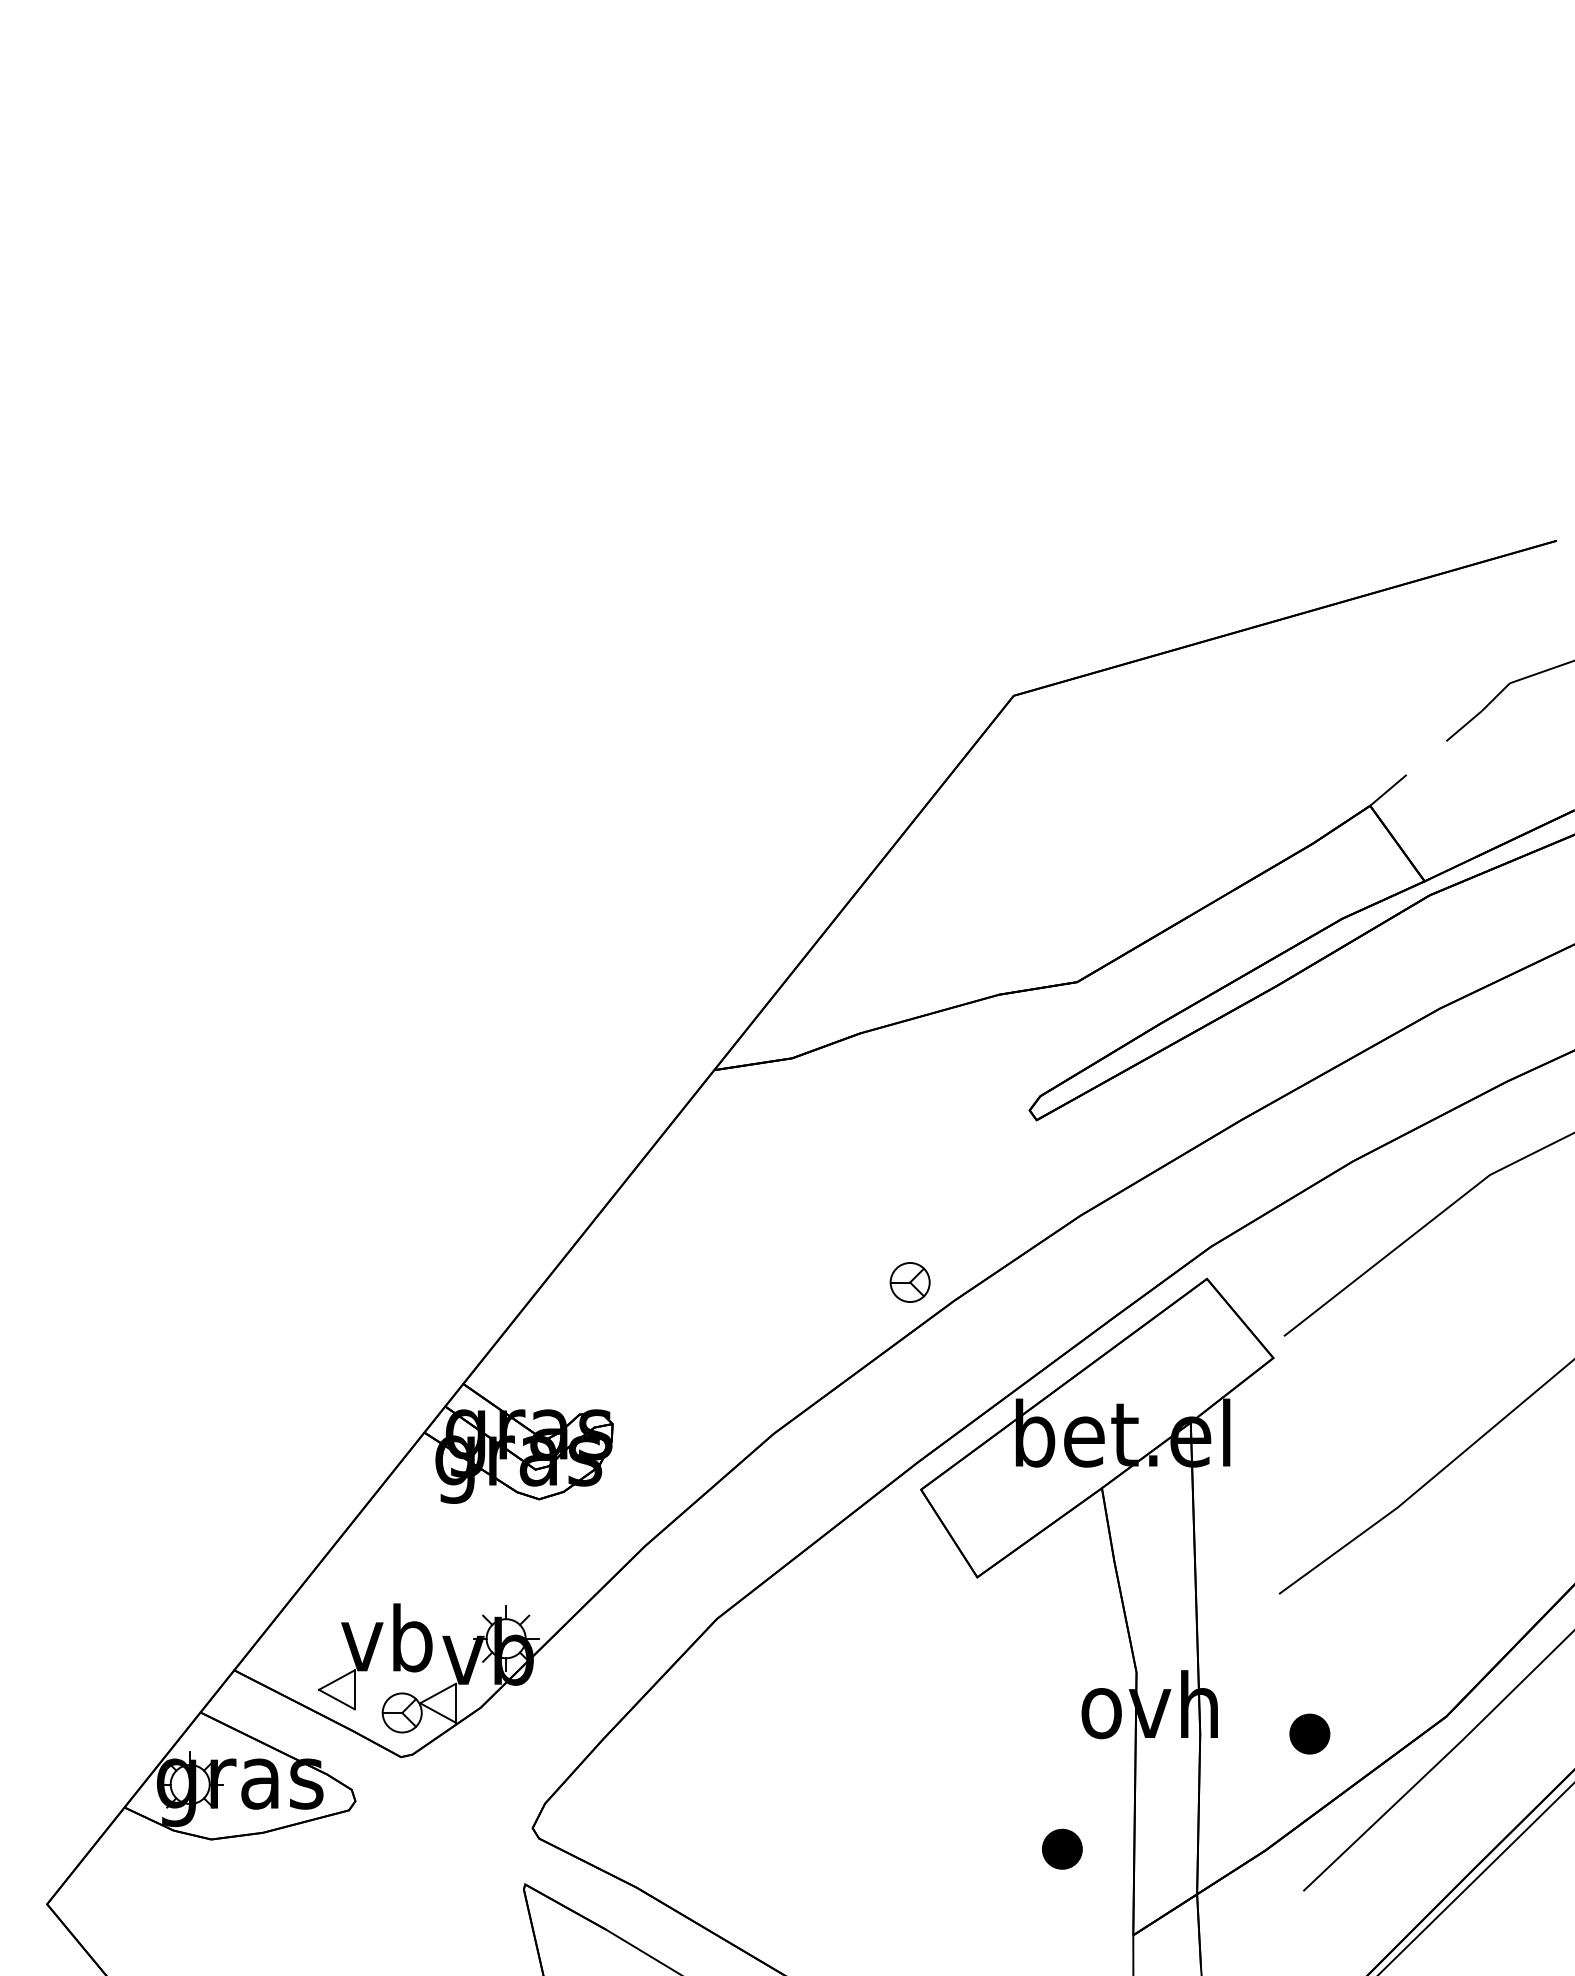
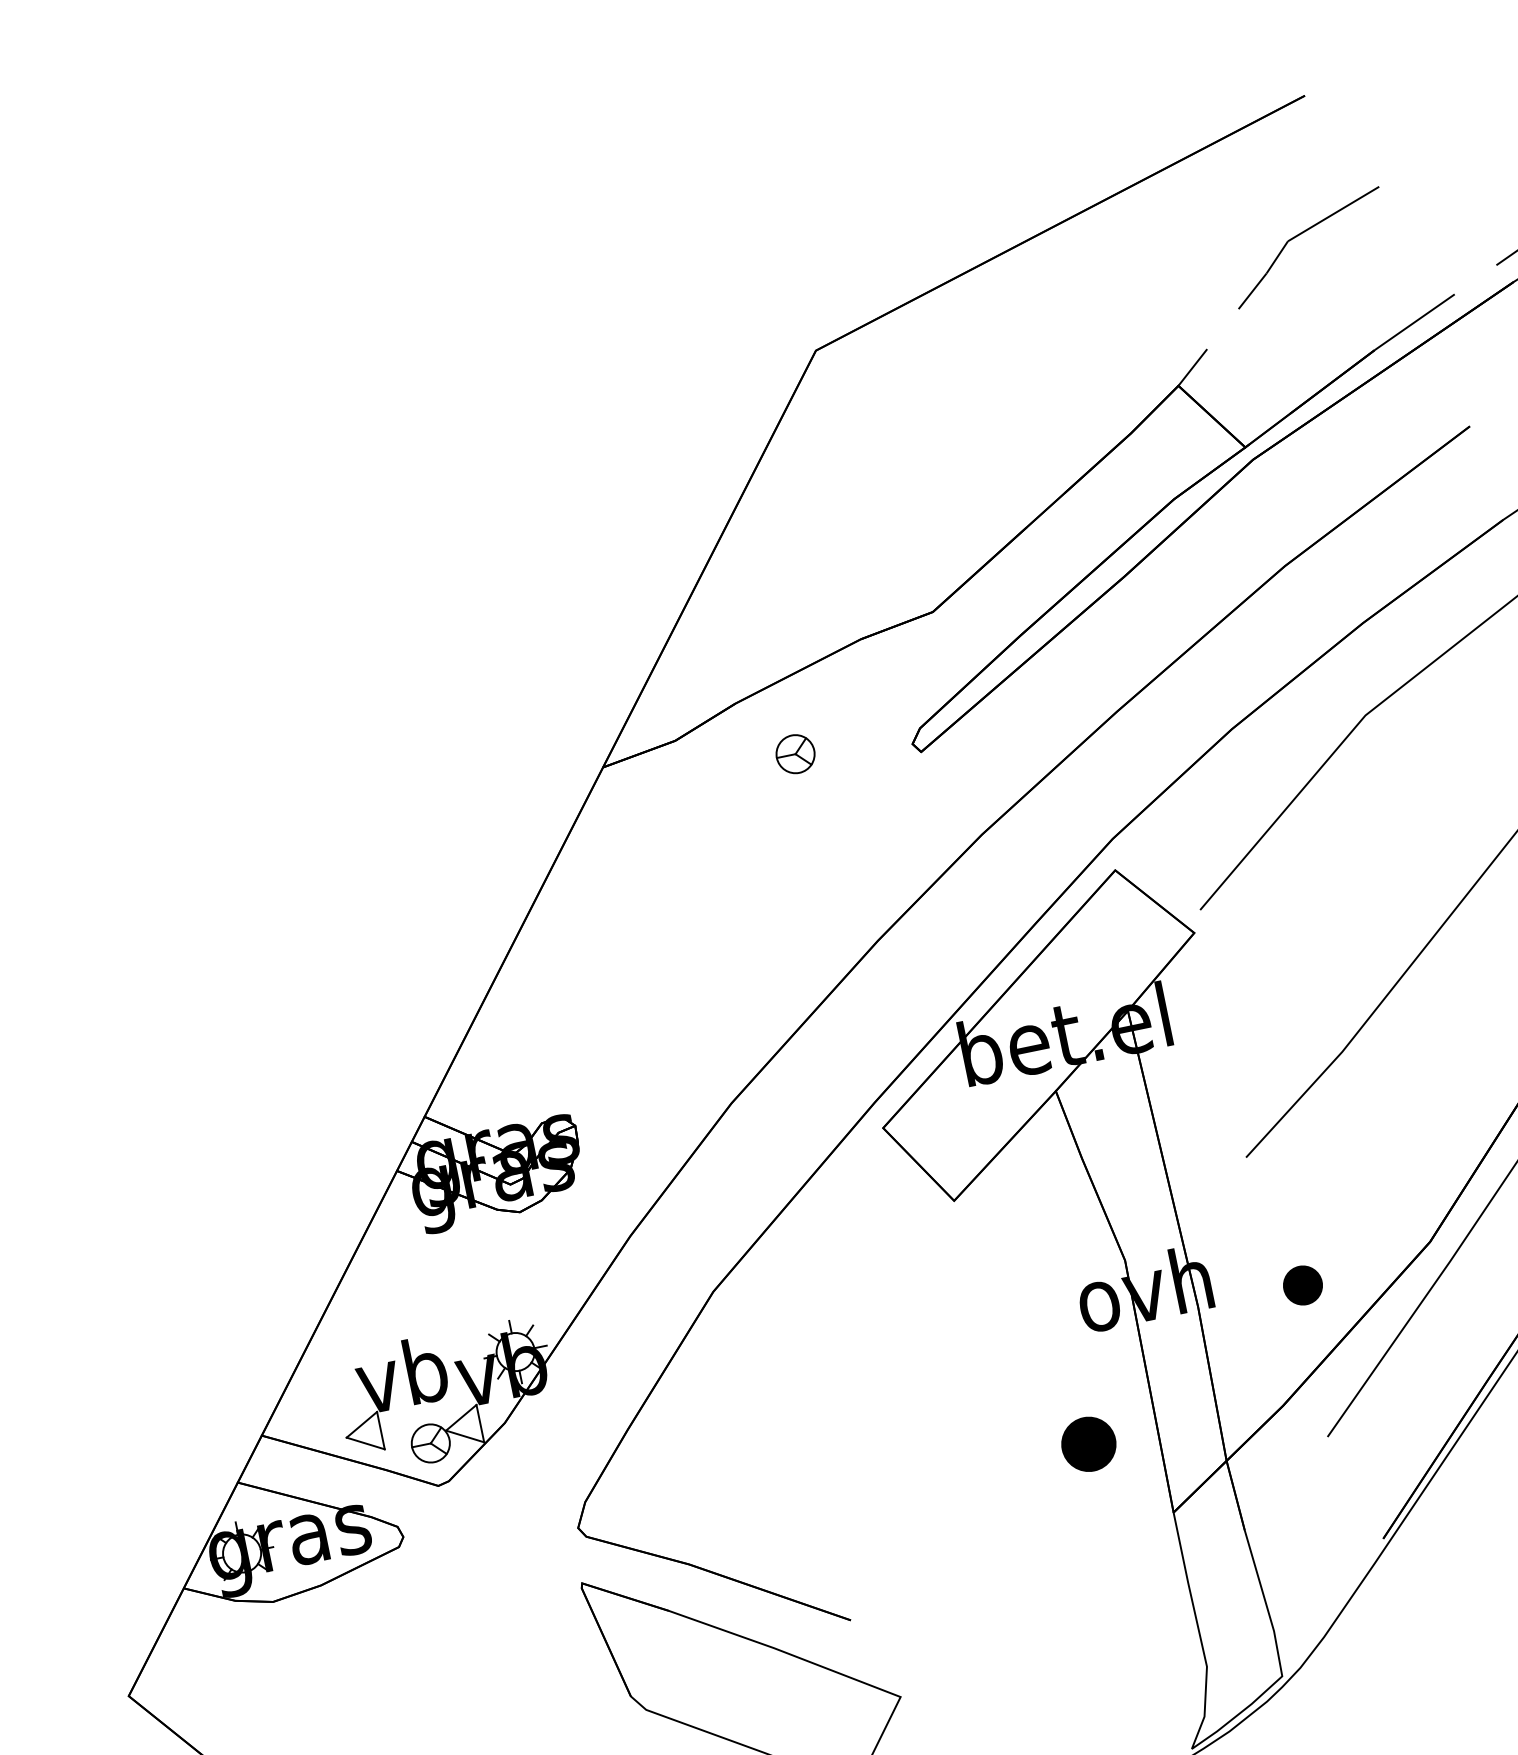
part: (909, 1282) -> (794, 754), moved
part: (1062, 1848) -> (1088, 1443), size x1.4

